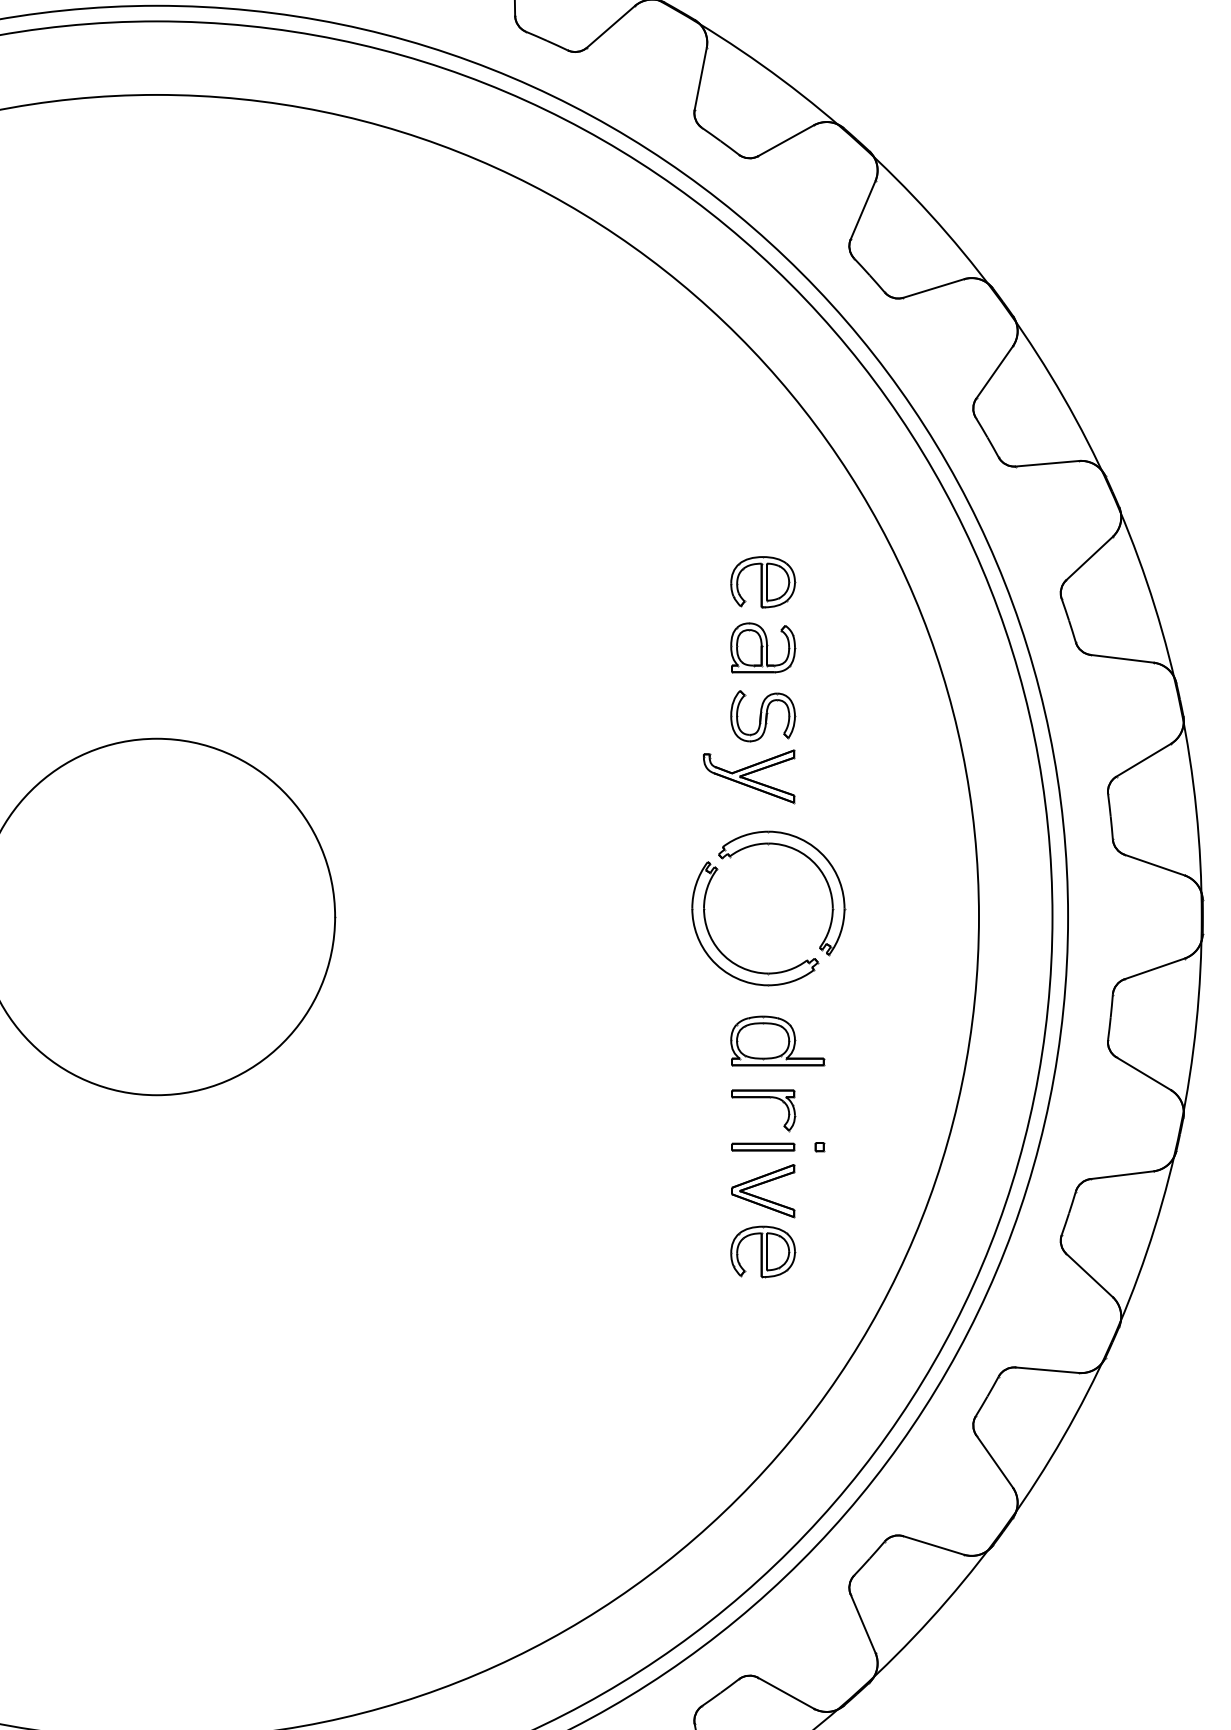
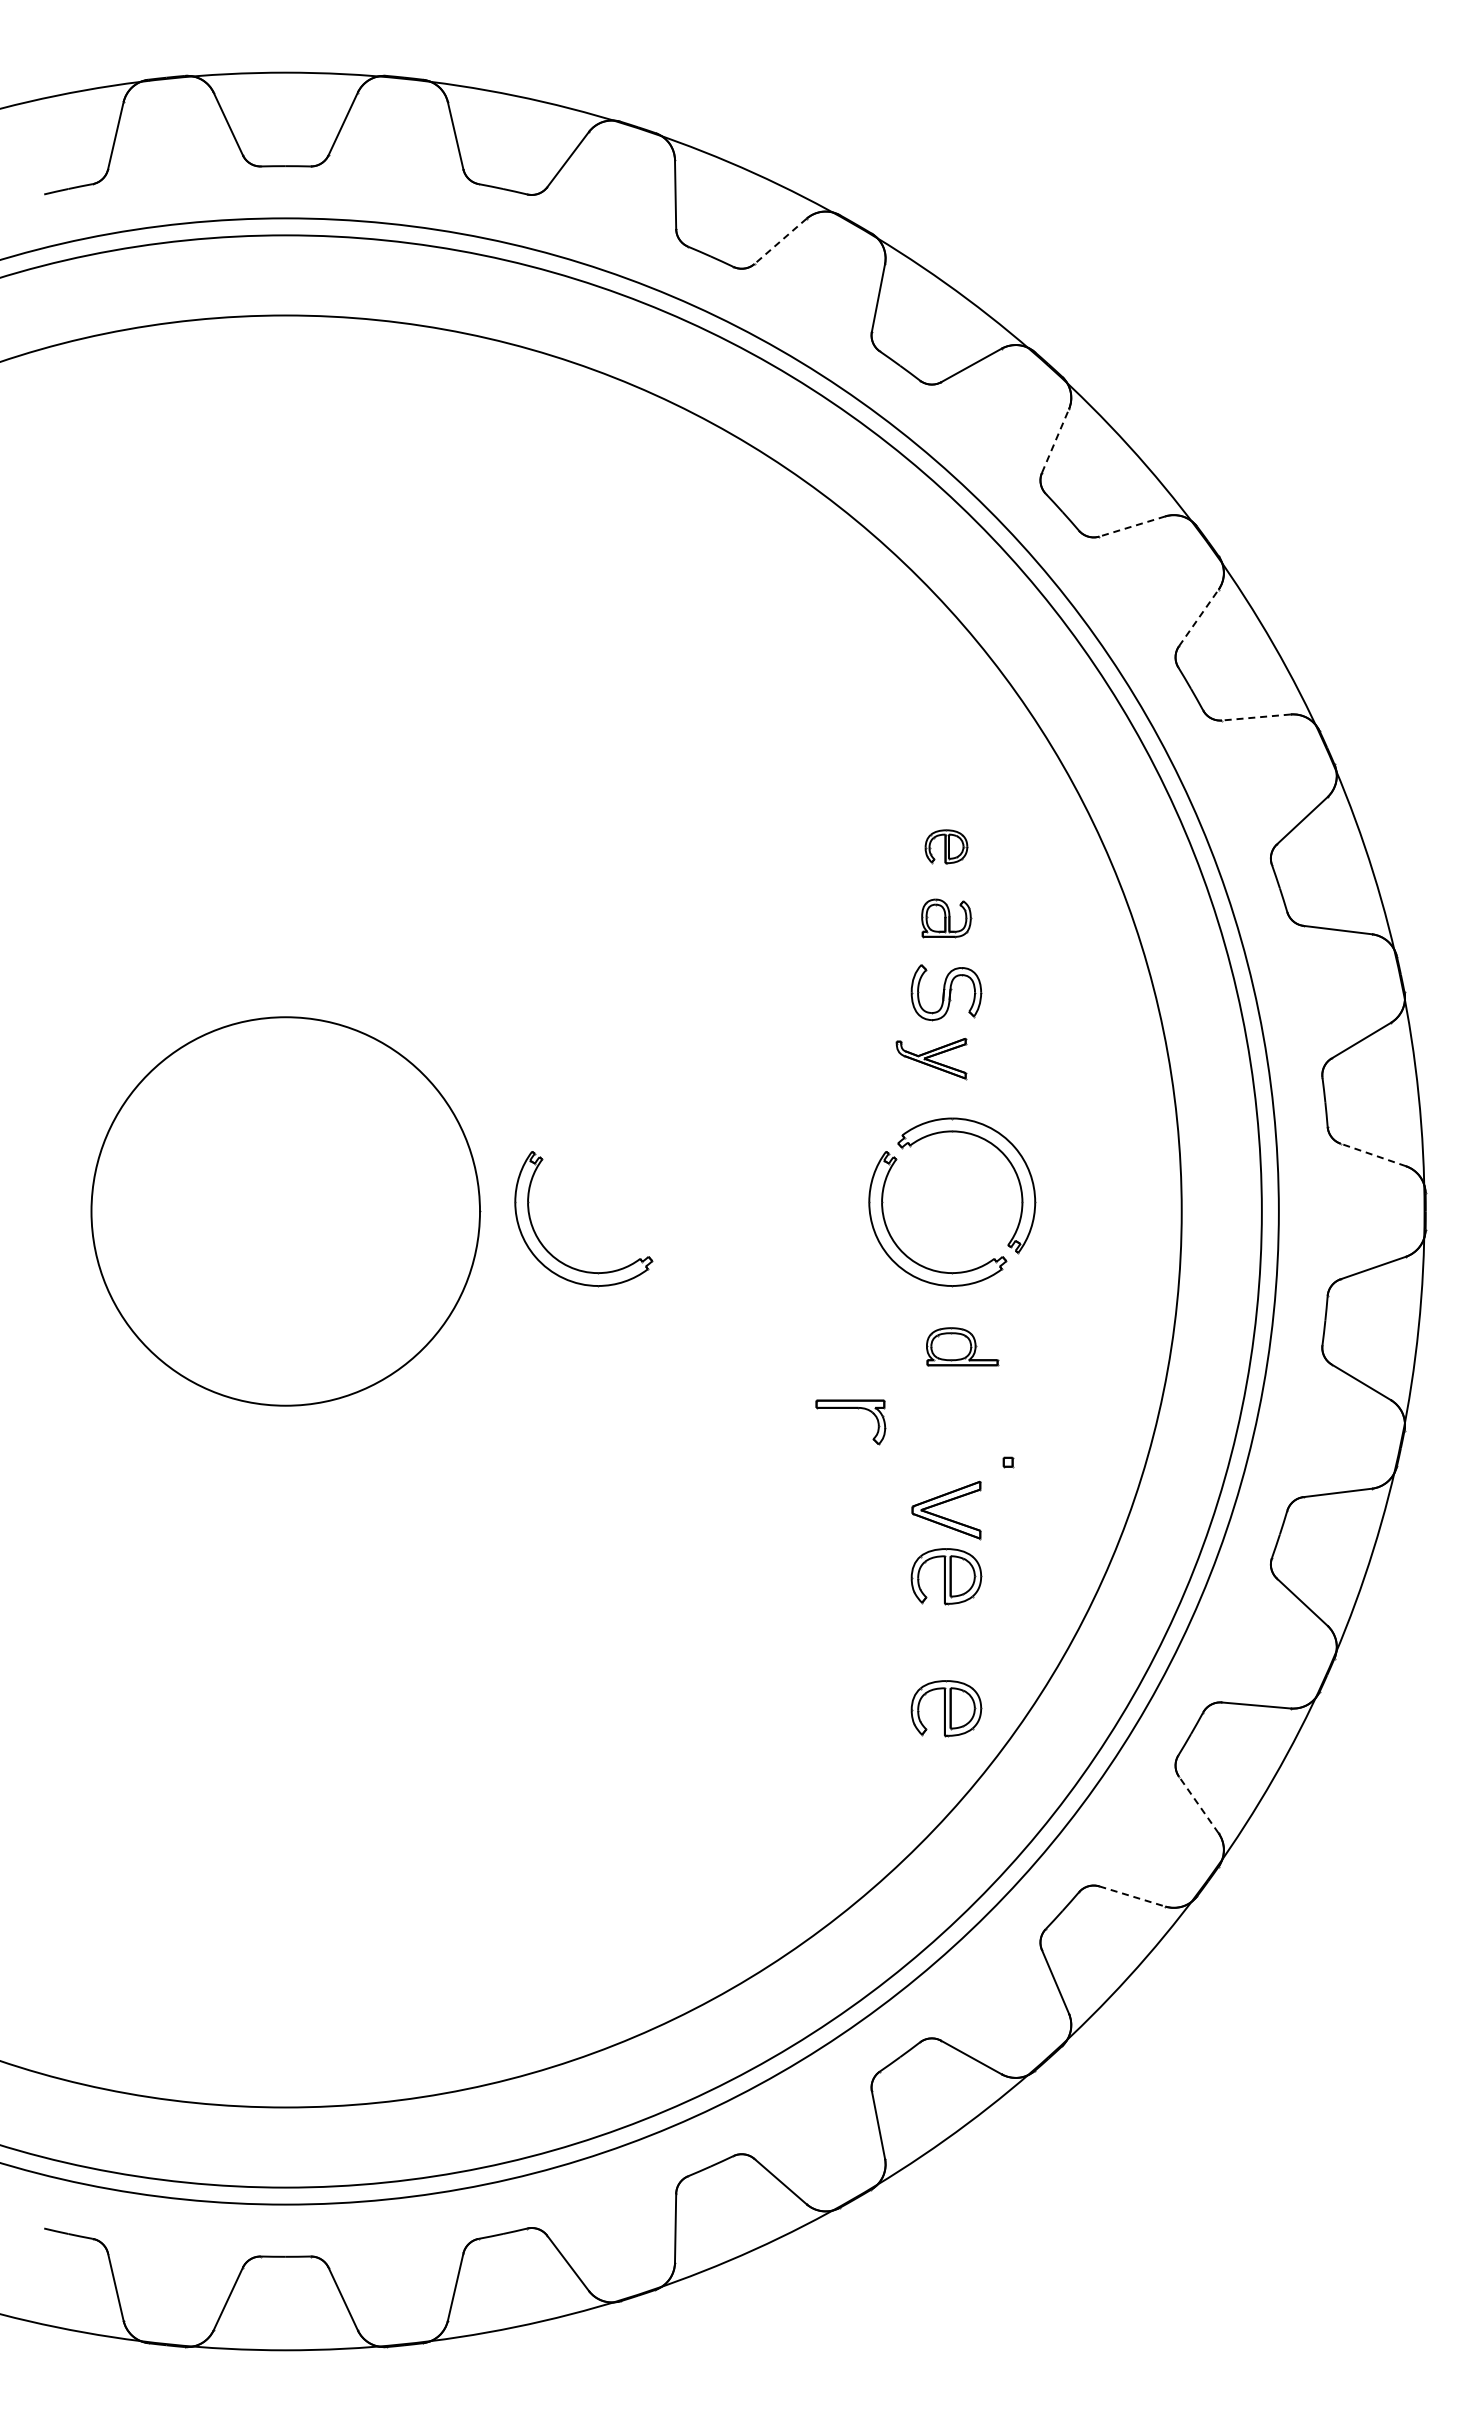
line: (610, 27) -> (780, 241), solid -> dashed
line: (863, 210) -> (1055, 441), solid -> dashed
line: (933, 288) -> (1132, 526), solid -> dashed
line: (994, 372) -> (1198, 617), solid -> dashed
line: (1047, 463) -> (1256, 717), solid -> dashed
part: (763, 582) -> (946, 846), size x0.6
part: (763, 648) -> (946, 918), size x0.7
part: (749, 776) -> (931, 1058), size x0.7
line: (1154, 864) -> (1373, 1154), solid -> dashed
part: (405, 959) -> (556, 1257), added
part: (777, 1040) -> (962, 1346), size x0.7
part: (763, 1097) -> (850, 1408), moved
part: (763, 1147) -> (946, 1462), removed
part: (763, 1373) -> (946, 1708), added
line: (994, 1461) -> (1198, 1805), solid -> dashed
line: (933, 1545) -> (1132, 1896), solid -> dashed

